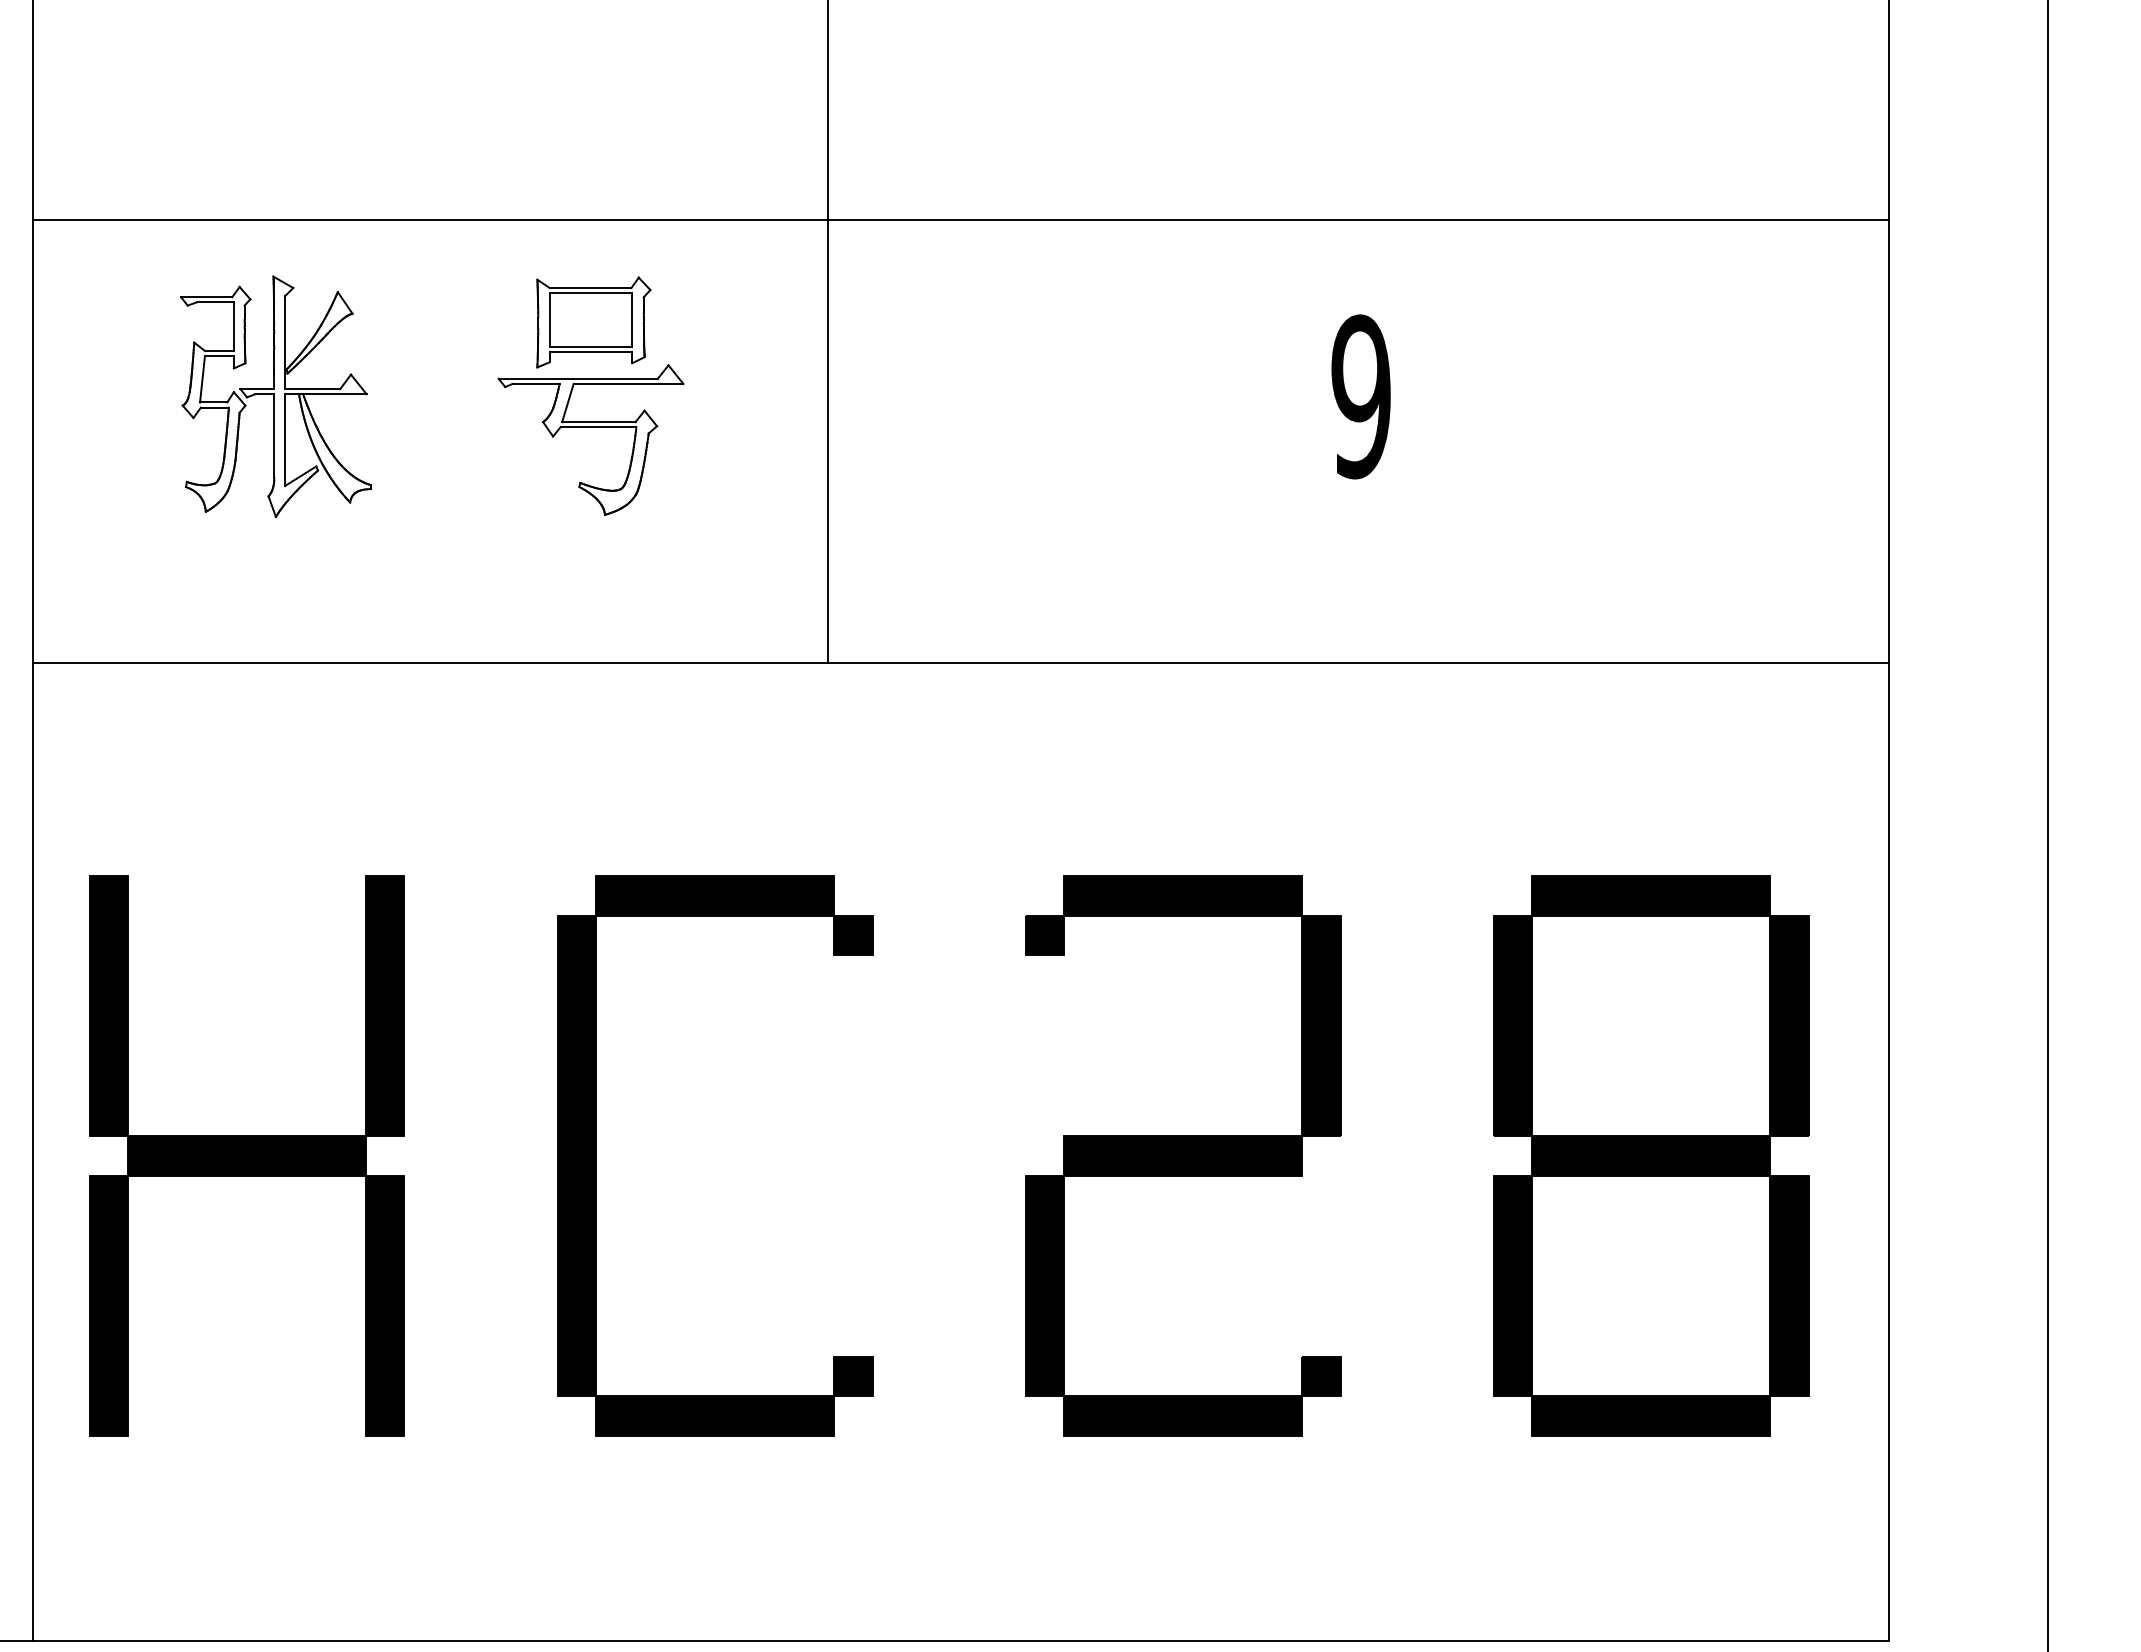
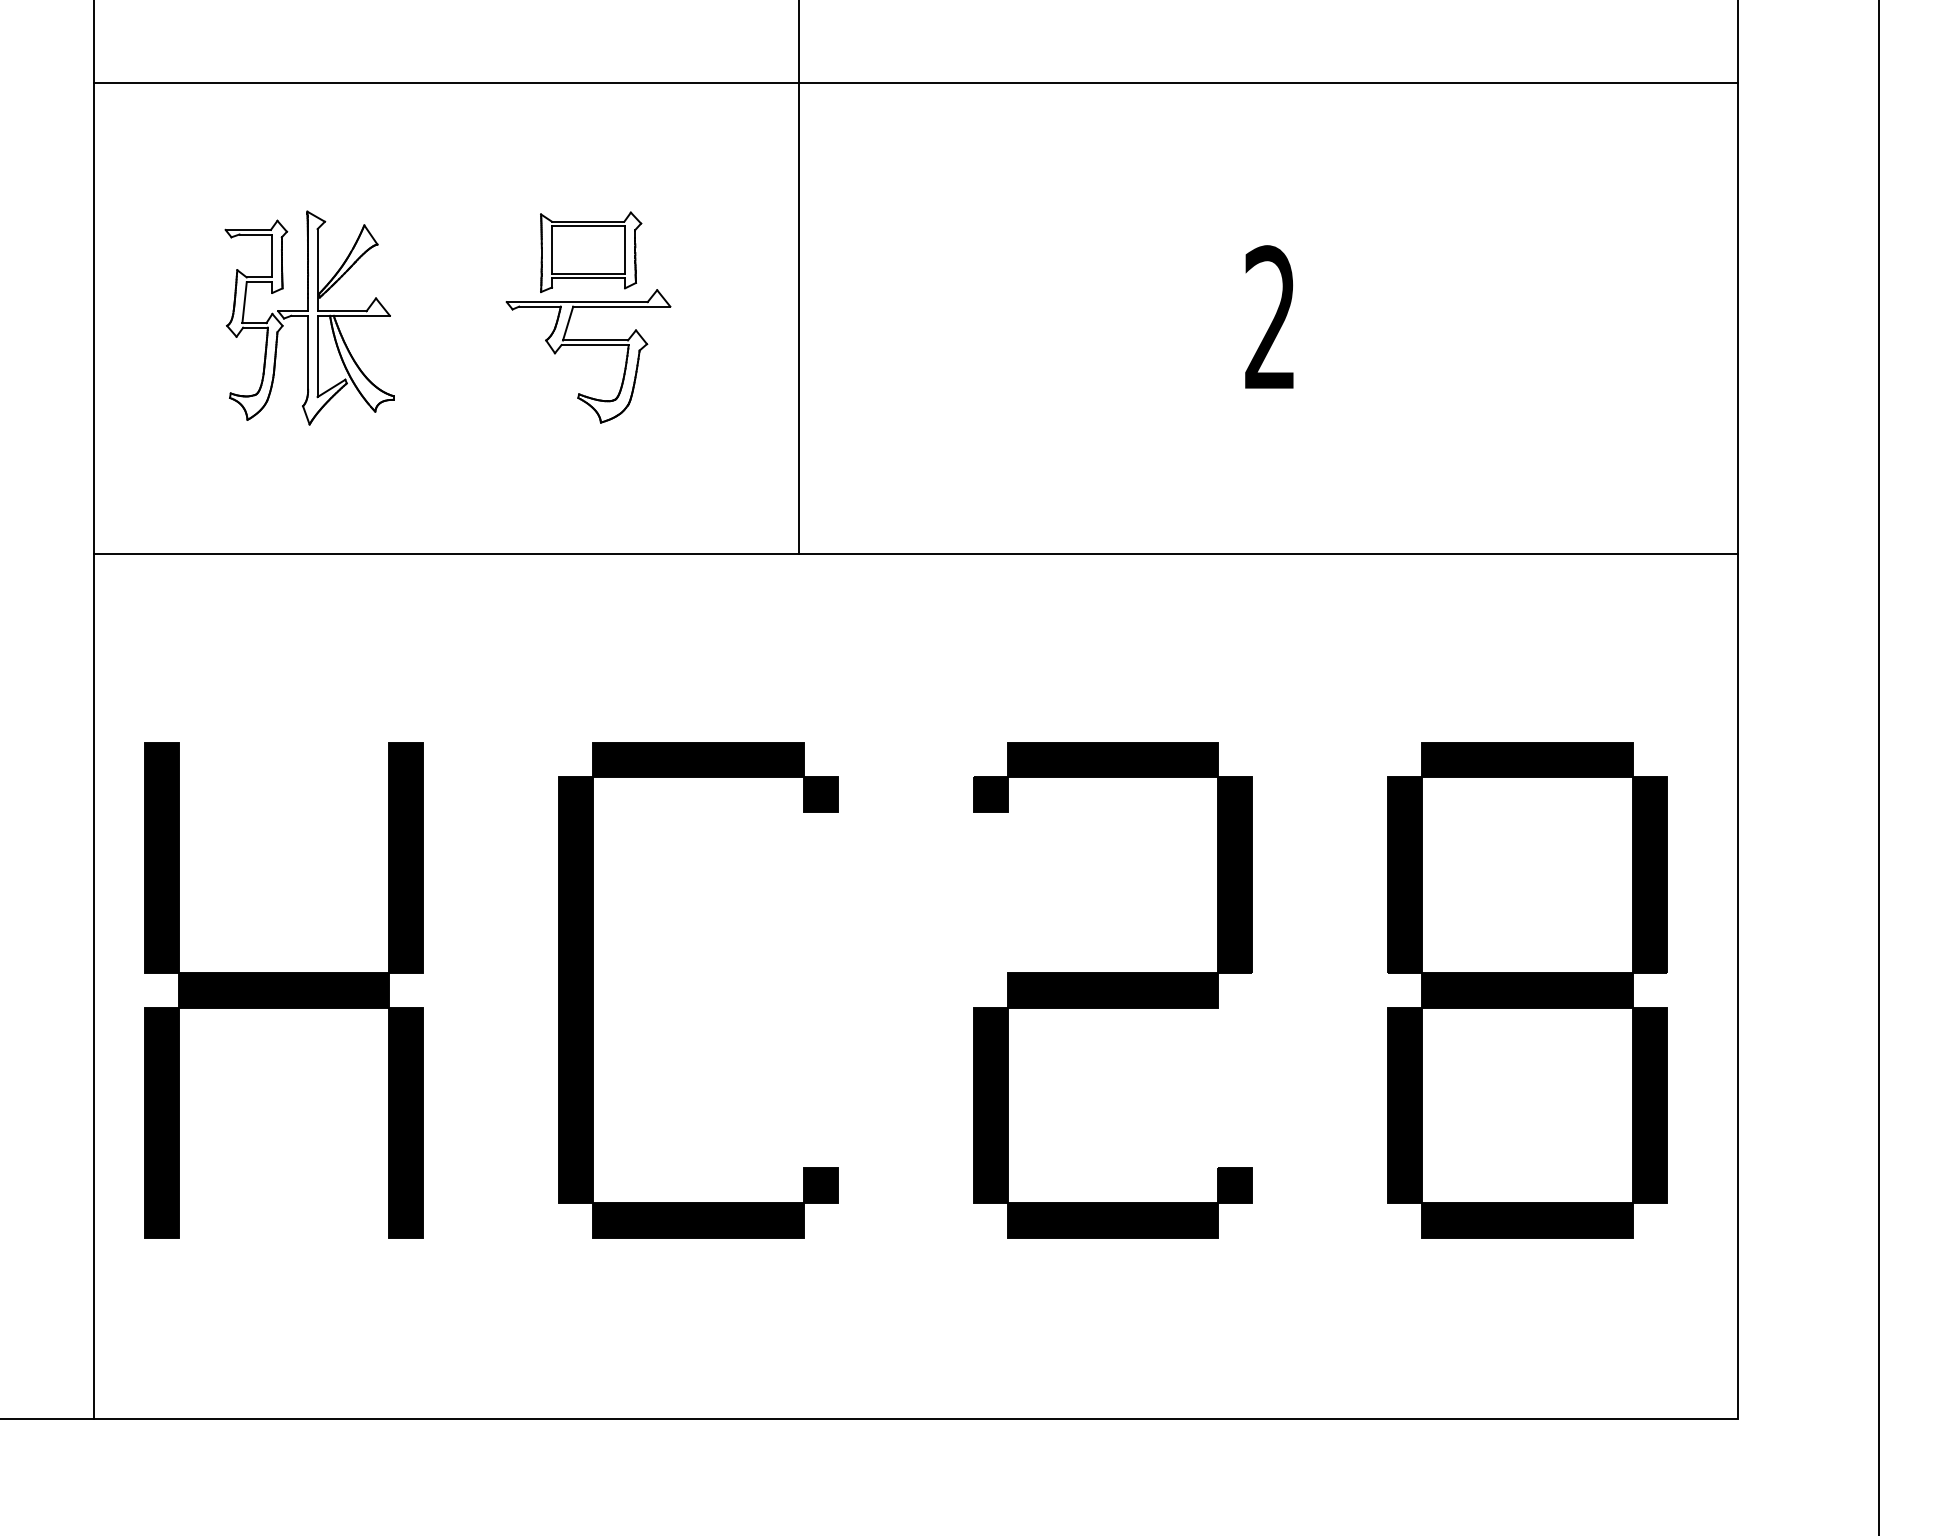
line: (960, 219) -> (915, 82), moved
text: (1361, 397) -> (1270, 318), 9 -> 2

